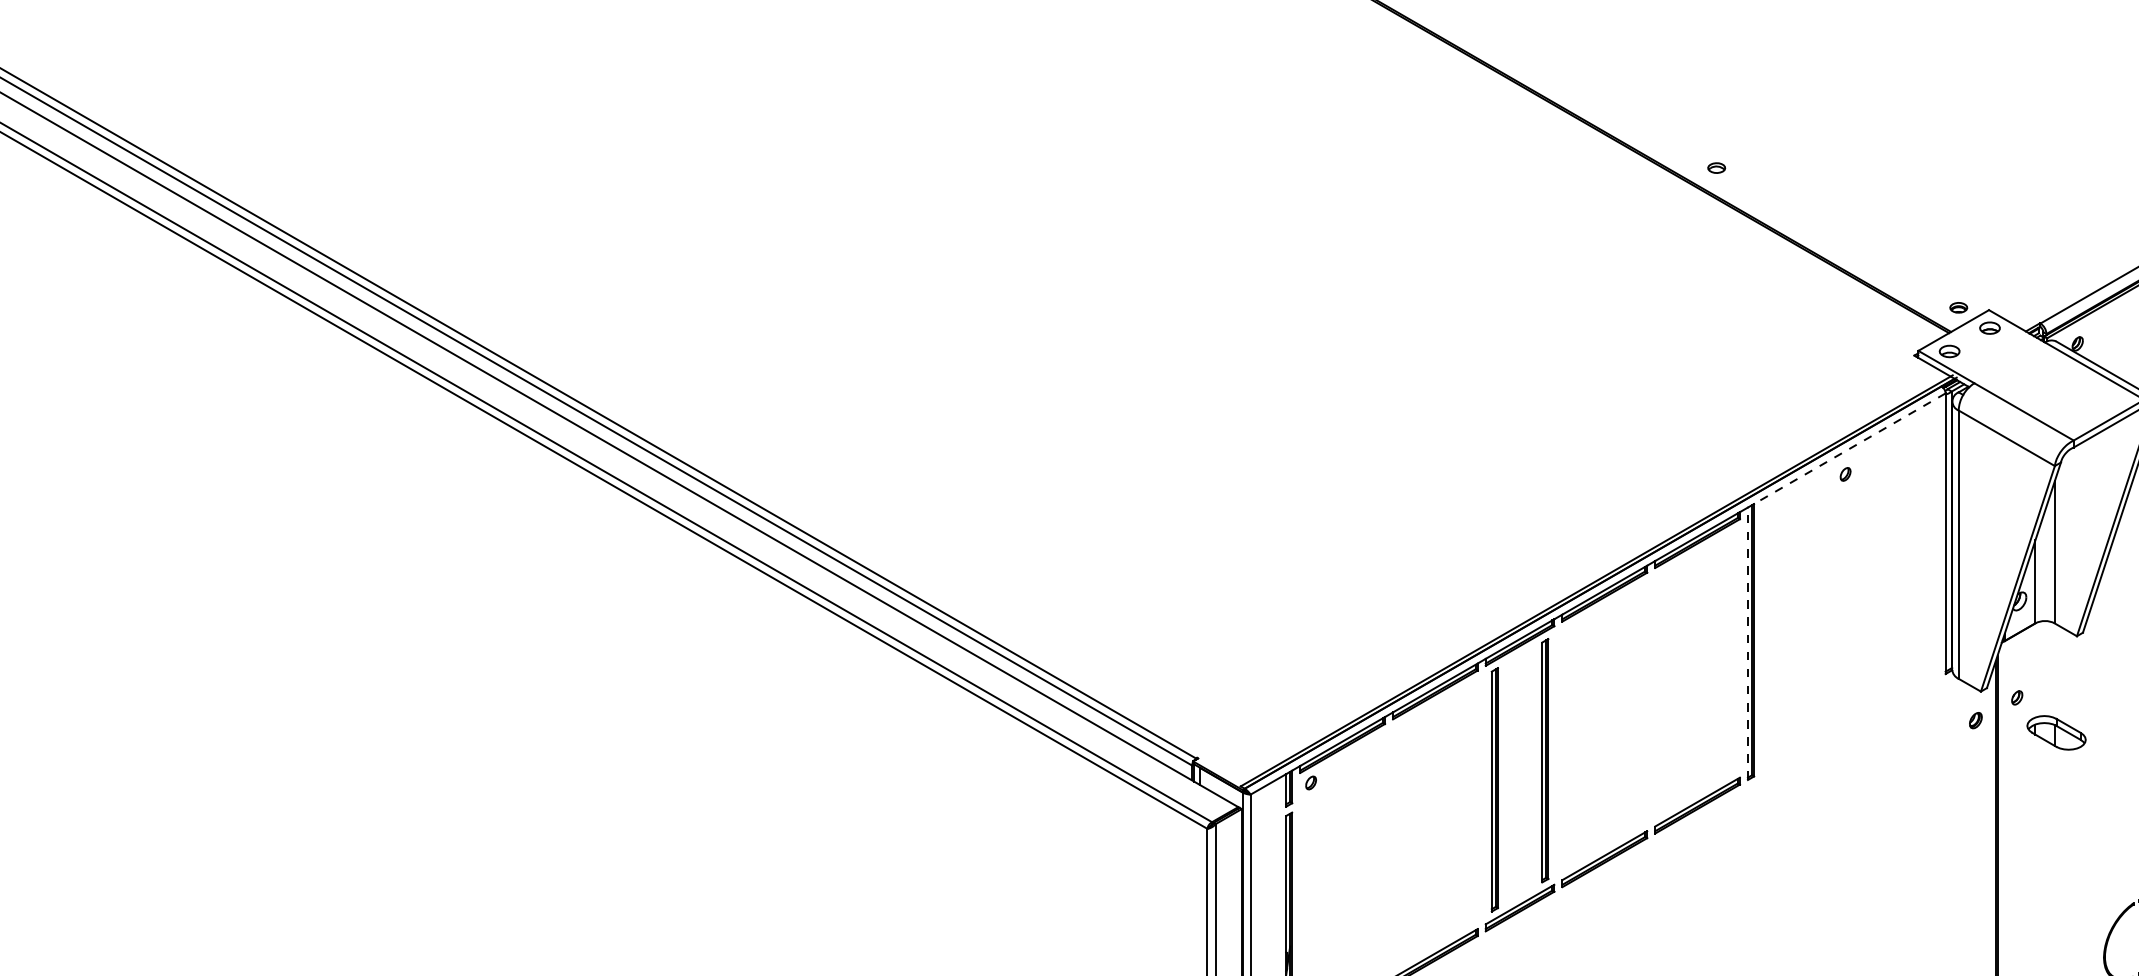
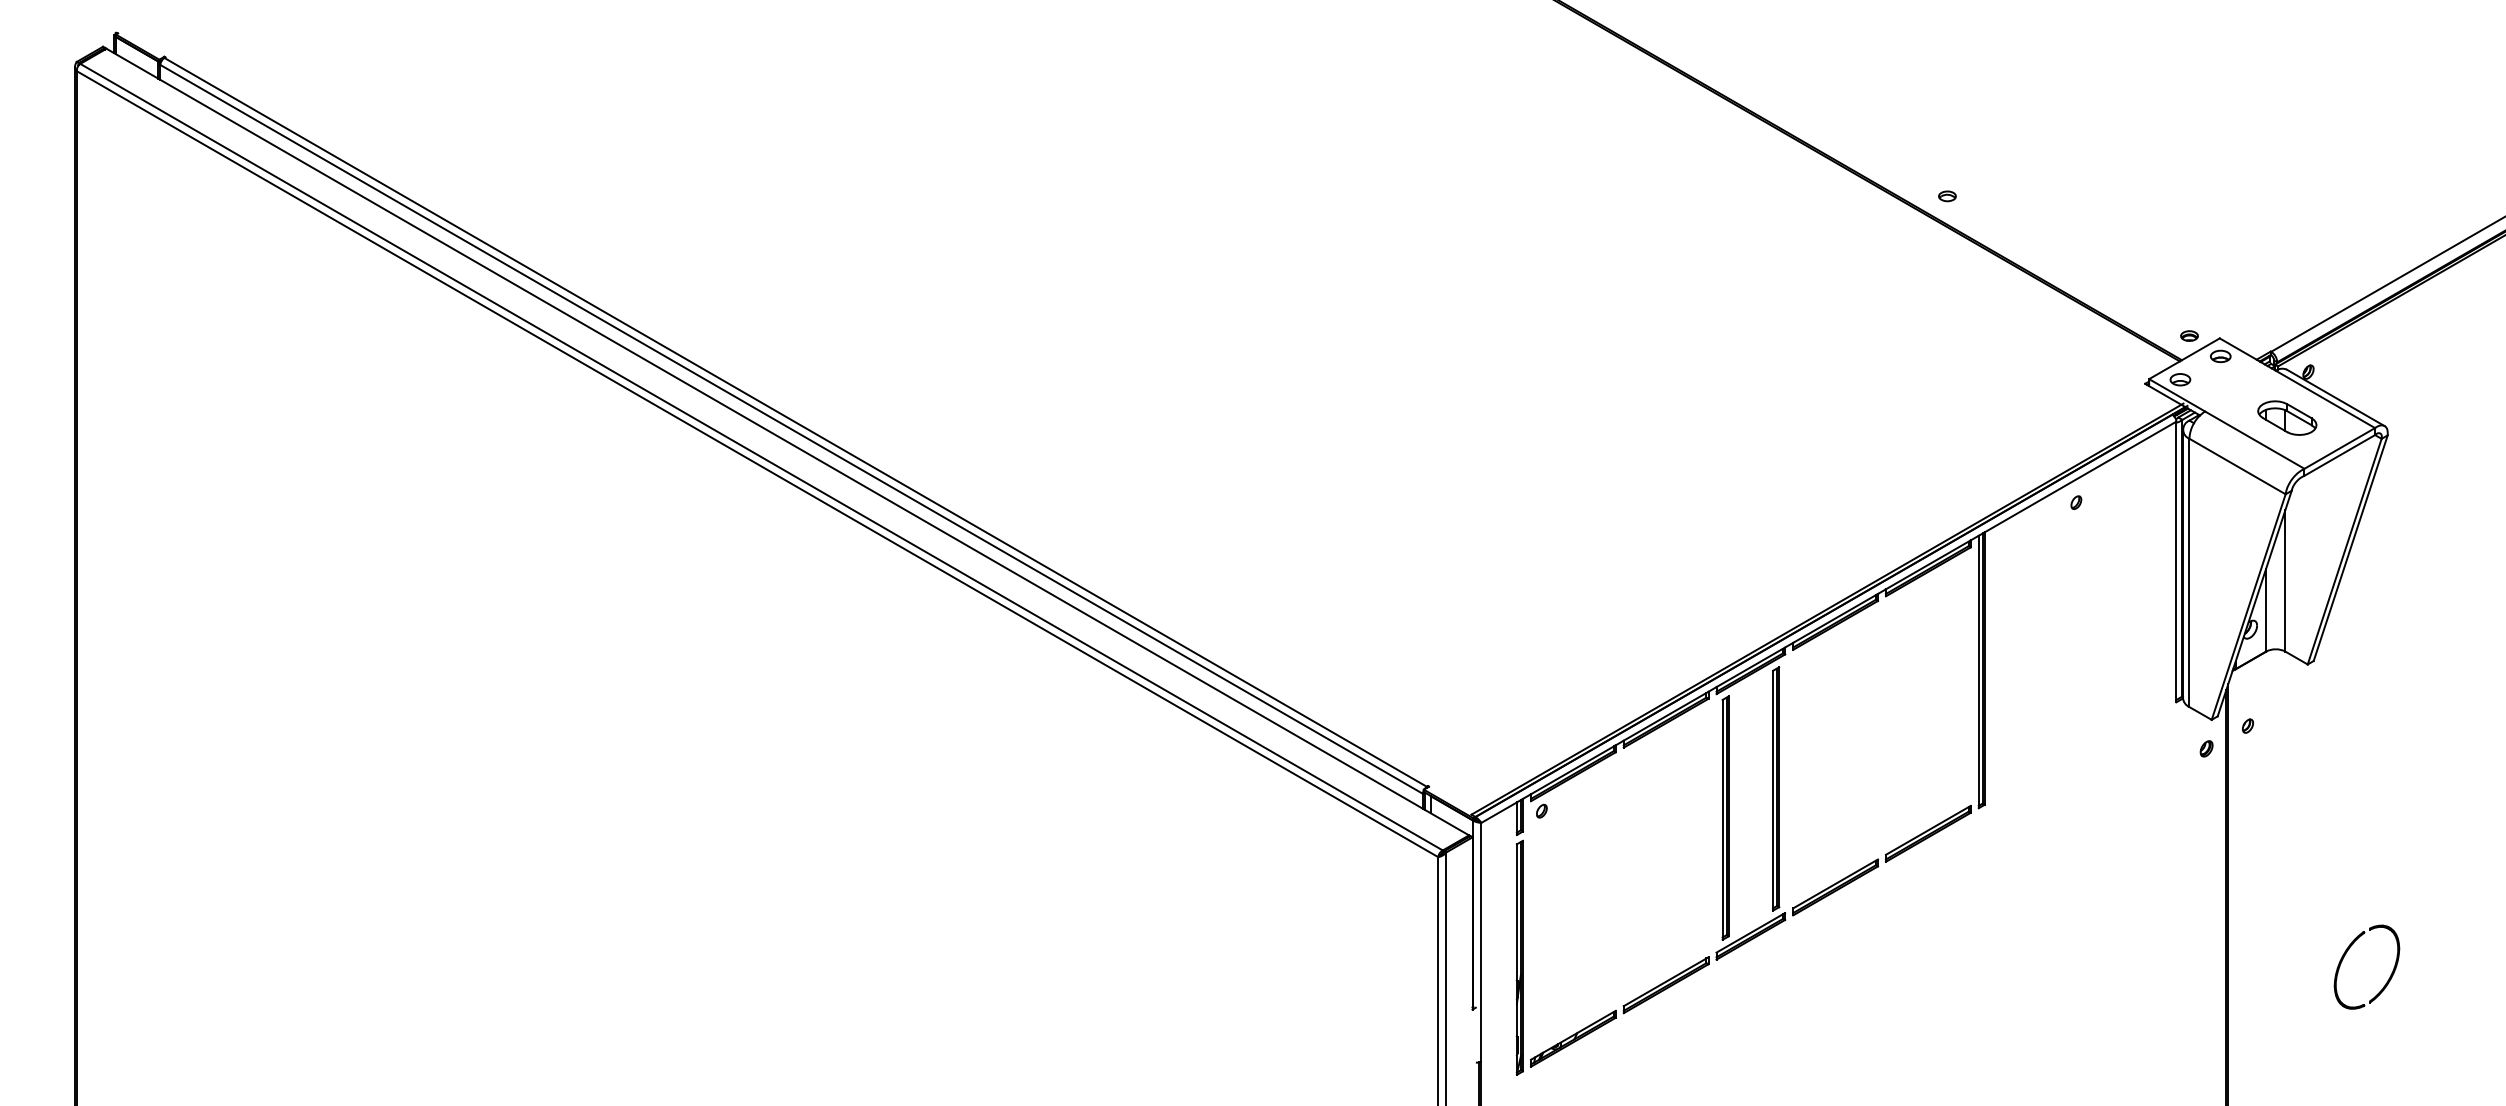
line: (1849, 448) -> (2080, 476), dashed -> solid
line: (1747, 643) -> (1978, 671), dashed -> solid
part: (2056, 732) -> (2287, 417), moved

